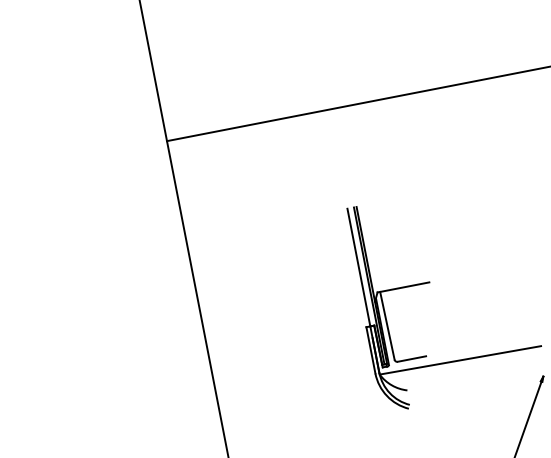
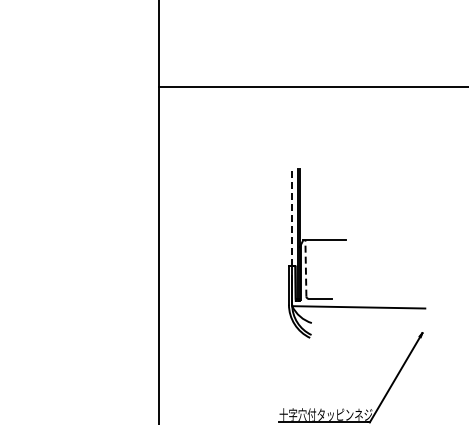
line: (359, 267) -> (292, 217), solid -> dashed
line: (386, 325) -> (305, 268), solid -> dashed

